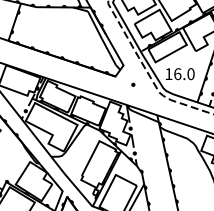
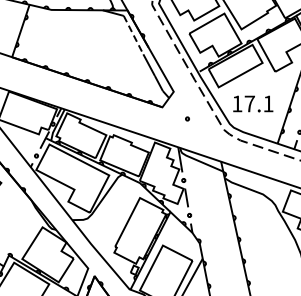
line: (94, 25) -> (133, 35), solid -> dashed
text: (183, 73) -> (258, 103), 16.0 -> 17.1

